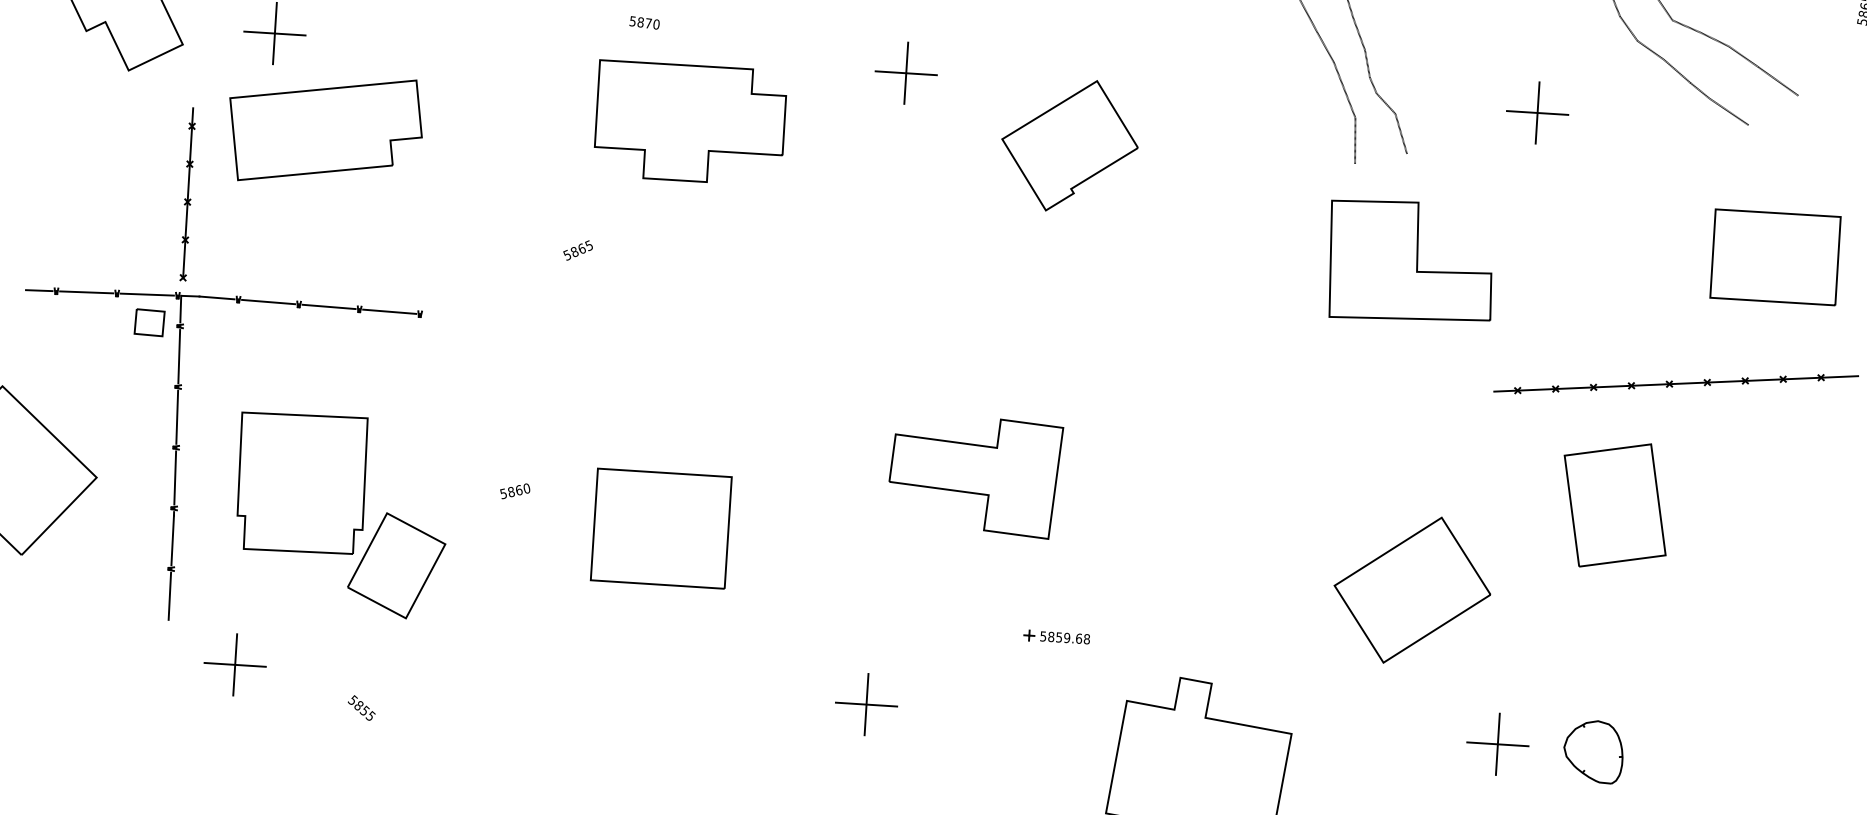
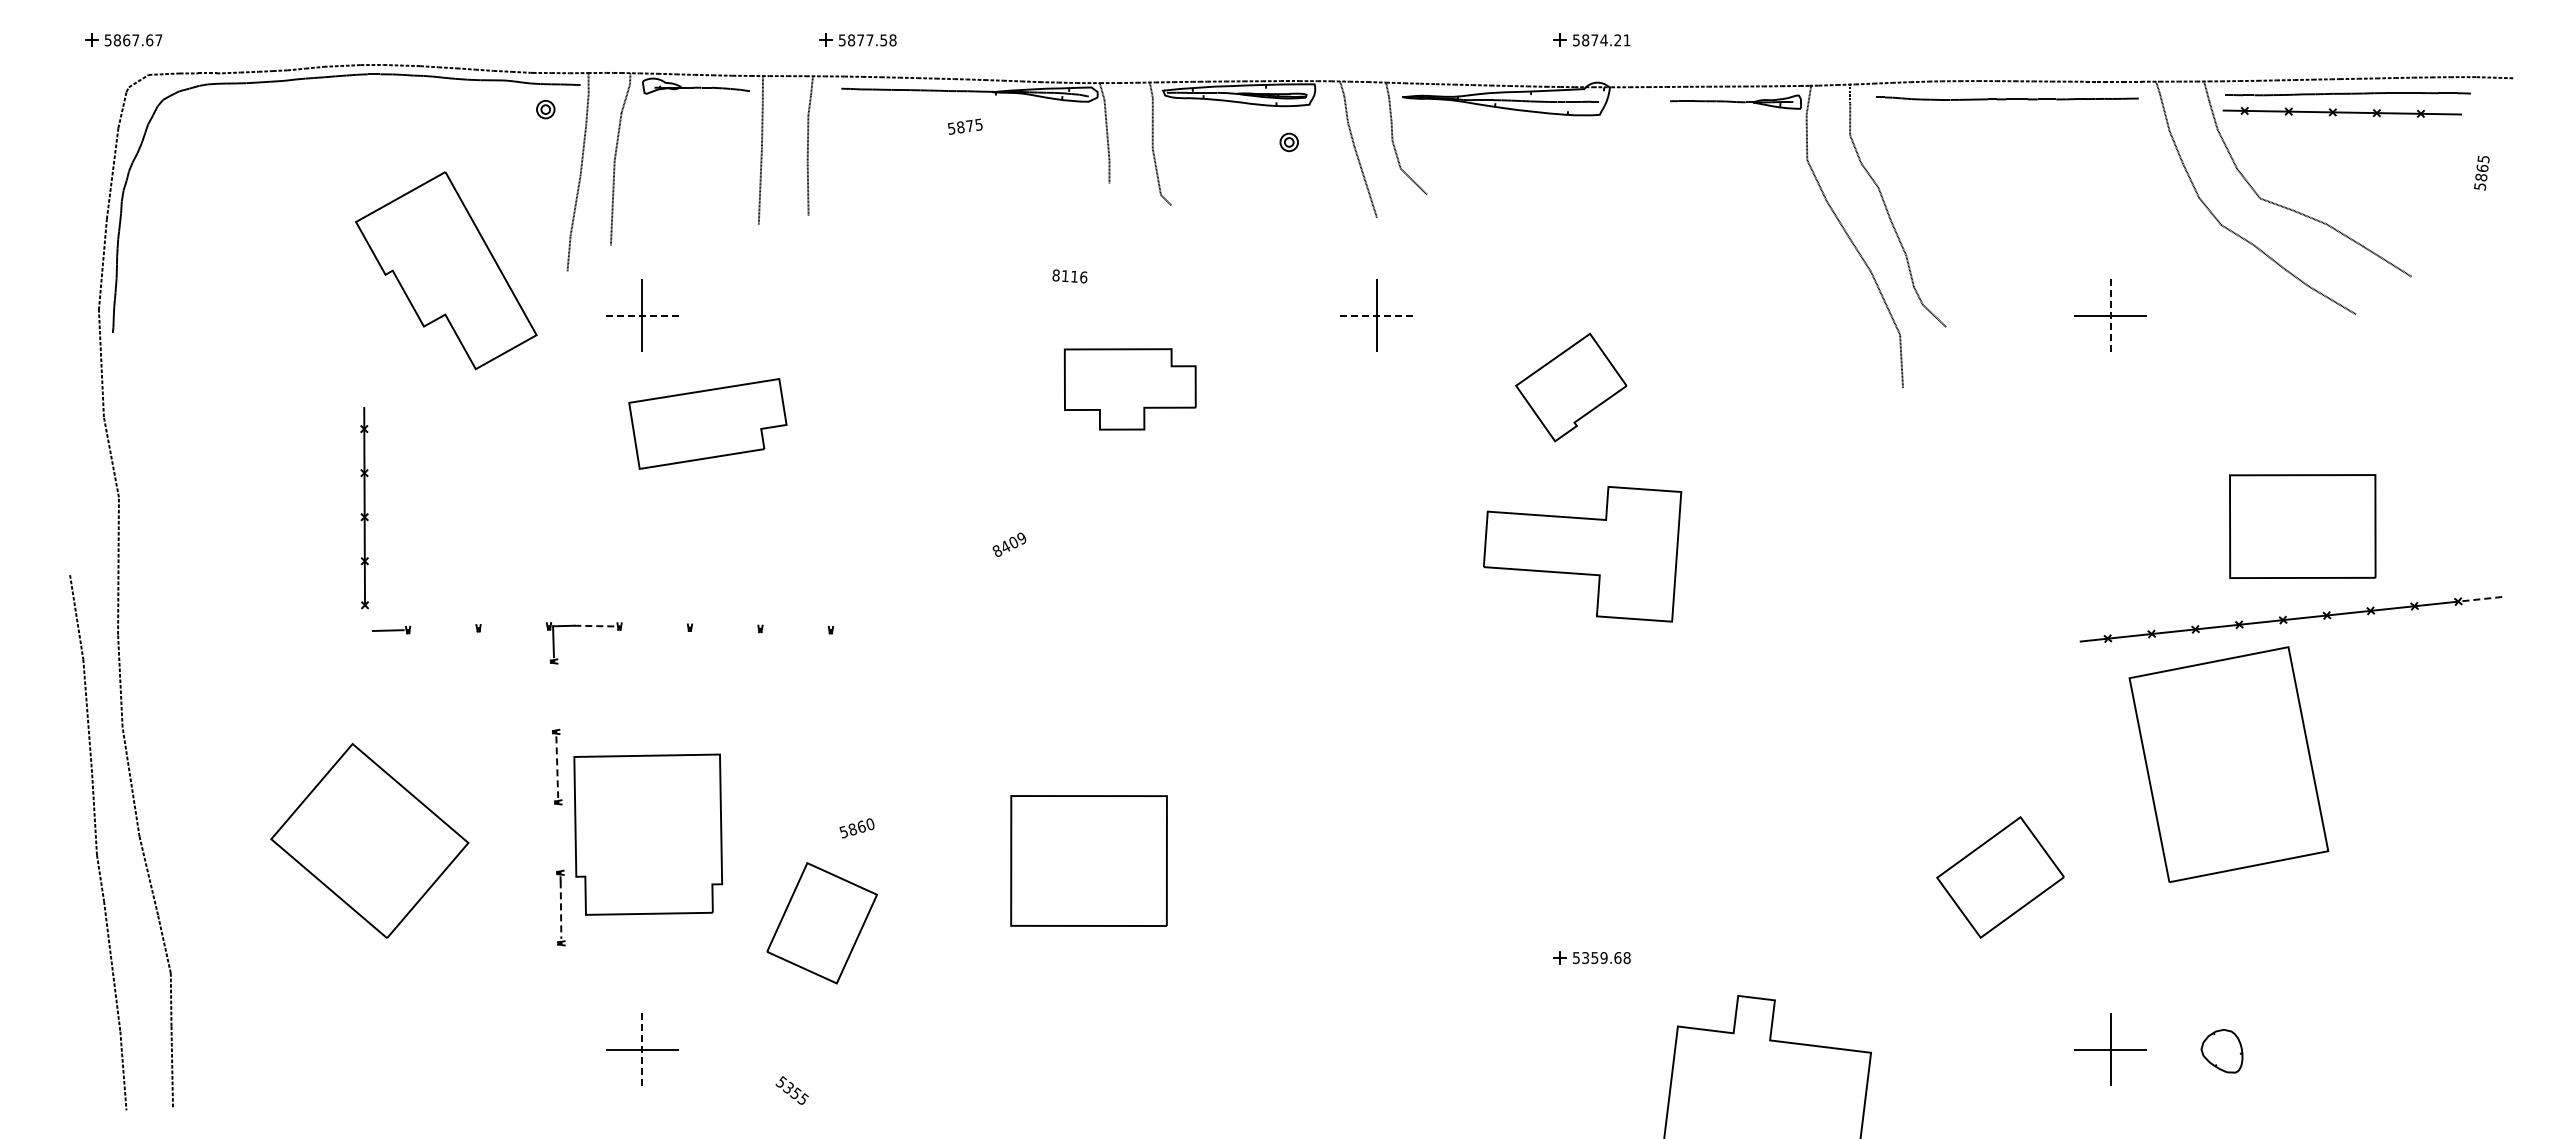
text: (644, 22) -> (1069, 276), 5870 -> 8116
line: (274, 33) -> (642, 315), solid -> dashed
line: (906, 73) -> (1376, 315), solid -> dashed
line: (1537, 112) -> (2110, 315), solid -> dashed
part: (690, 123) -> (1130, 389), size x0.6
part: (325, 129) -> (707, 423), size x0.7
line: (1401, 133) -> (1954, 349), removed
part: (1069, 145) -> (1570, 387), size x0.7
part: (187, 194) -> (364, 508), moved
text: (578, 250) -> (1009, 544), 5865 -> 8409
part: (1775, 257) -> (2302, 526), moved
part: (1410, 262) -> (1974, 497), removed
line: (86, 291) -> (443, 628), removed
line: (147, 294) -> (513, 627), removed
line: (217, 298) -> (595, 626), solid -> dashed
line: (268, 301) -> (654, 626), removed
line: (328, 306) -> (724, 627), removed
line: (389, 311) -> (795, 629), removed
part: (148, 322) -> (517, 659), removed
line: (179, 356) -> (555, 696), removed
line: (1839, 377) -> (2479, 599), solid -> dashed
line: (177, 417) -> (557, 767), solid -> dashed
part: (974, 476) -> (1582, 554), moved
line: (175, 477) -> (559, 837), removed
part: (301, 483) -> (648, 834), moved
text: (514, 491) -> (856, 828), moved
part: (1615, 505) -> (2229, 764), size x1.6
part: (660, 528) -> (1088, 860), moved
line: (173, 540) -> (561, 910), solid -> dashed
part: (1412, 590) -> (2000, 877), size x0.7
line: (169, 595) -> (561, 974), removed
text: (1051, 636) -> (1585, 957), 5859.68 -> 5359.68
line: (235, 664) -> (642, 1049), solid -> dashed
part: (866, 704) -> (1376, 1049), removed
text: (357, 705) -> (787, 1087), 5855 -> 5355
part: (1593, 750) -> (2221, 1050), size x0.6

